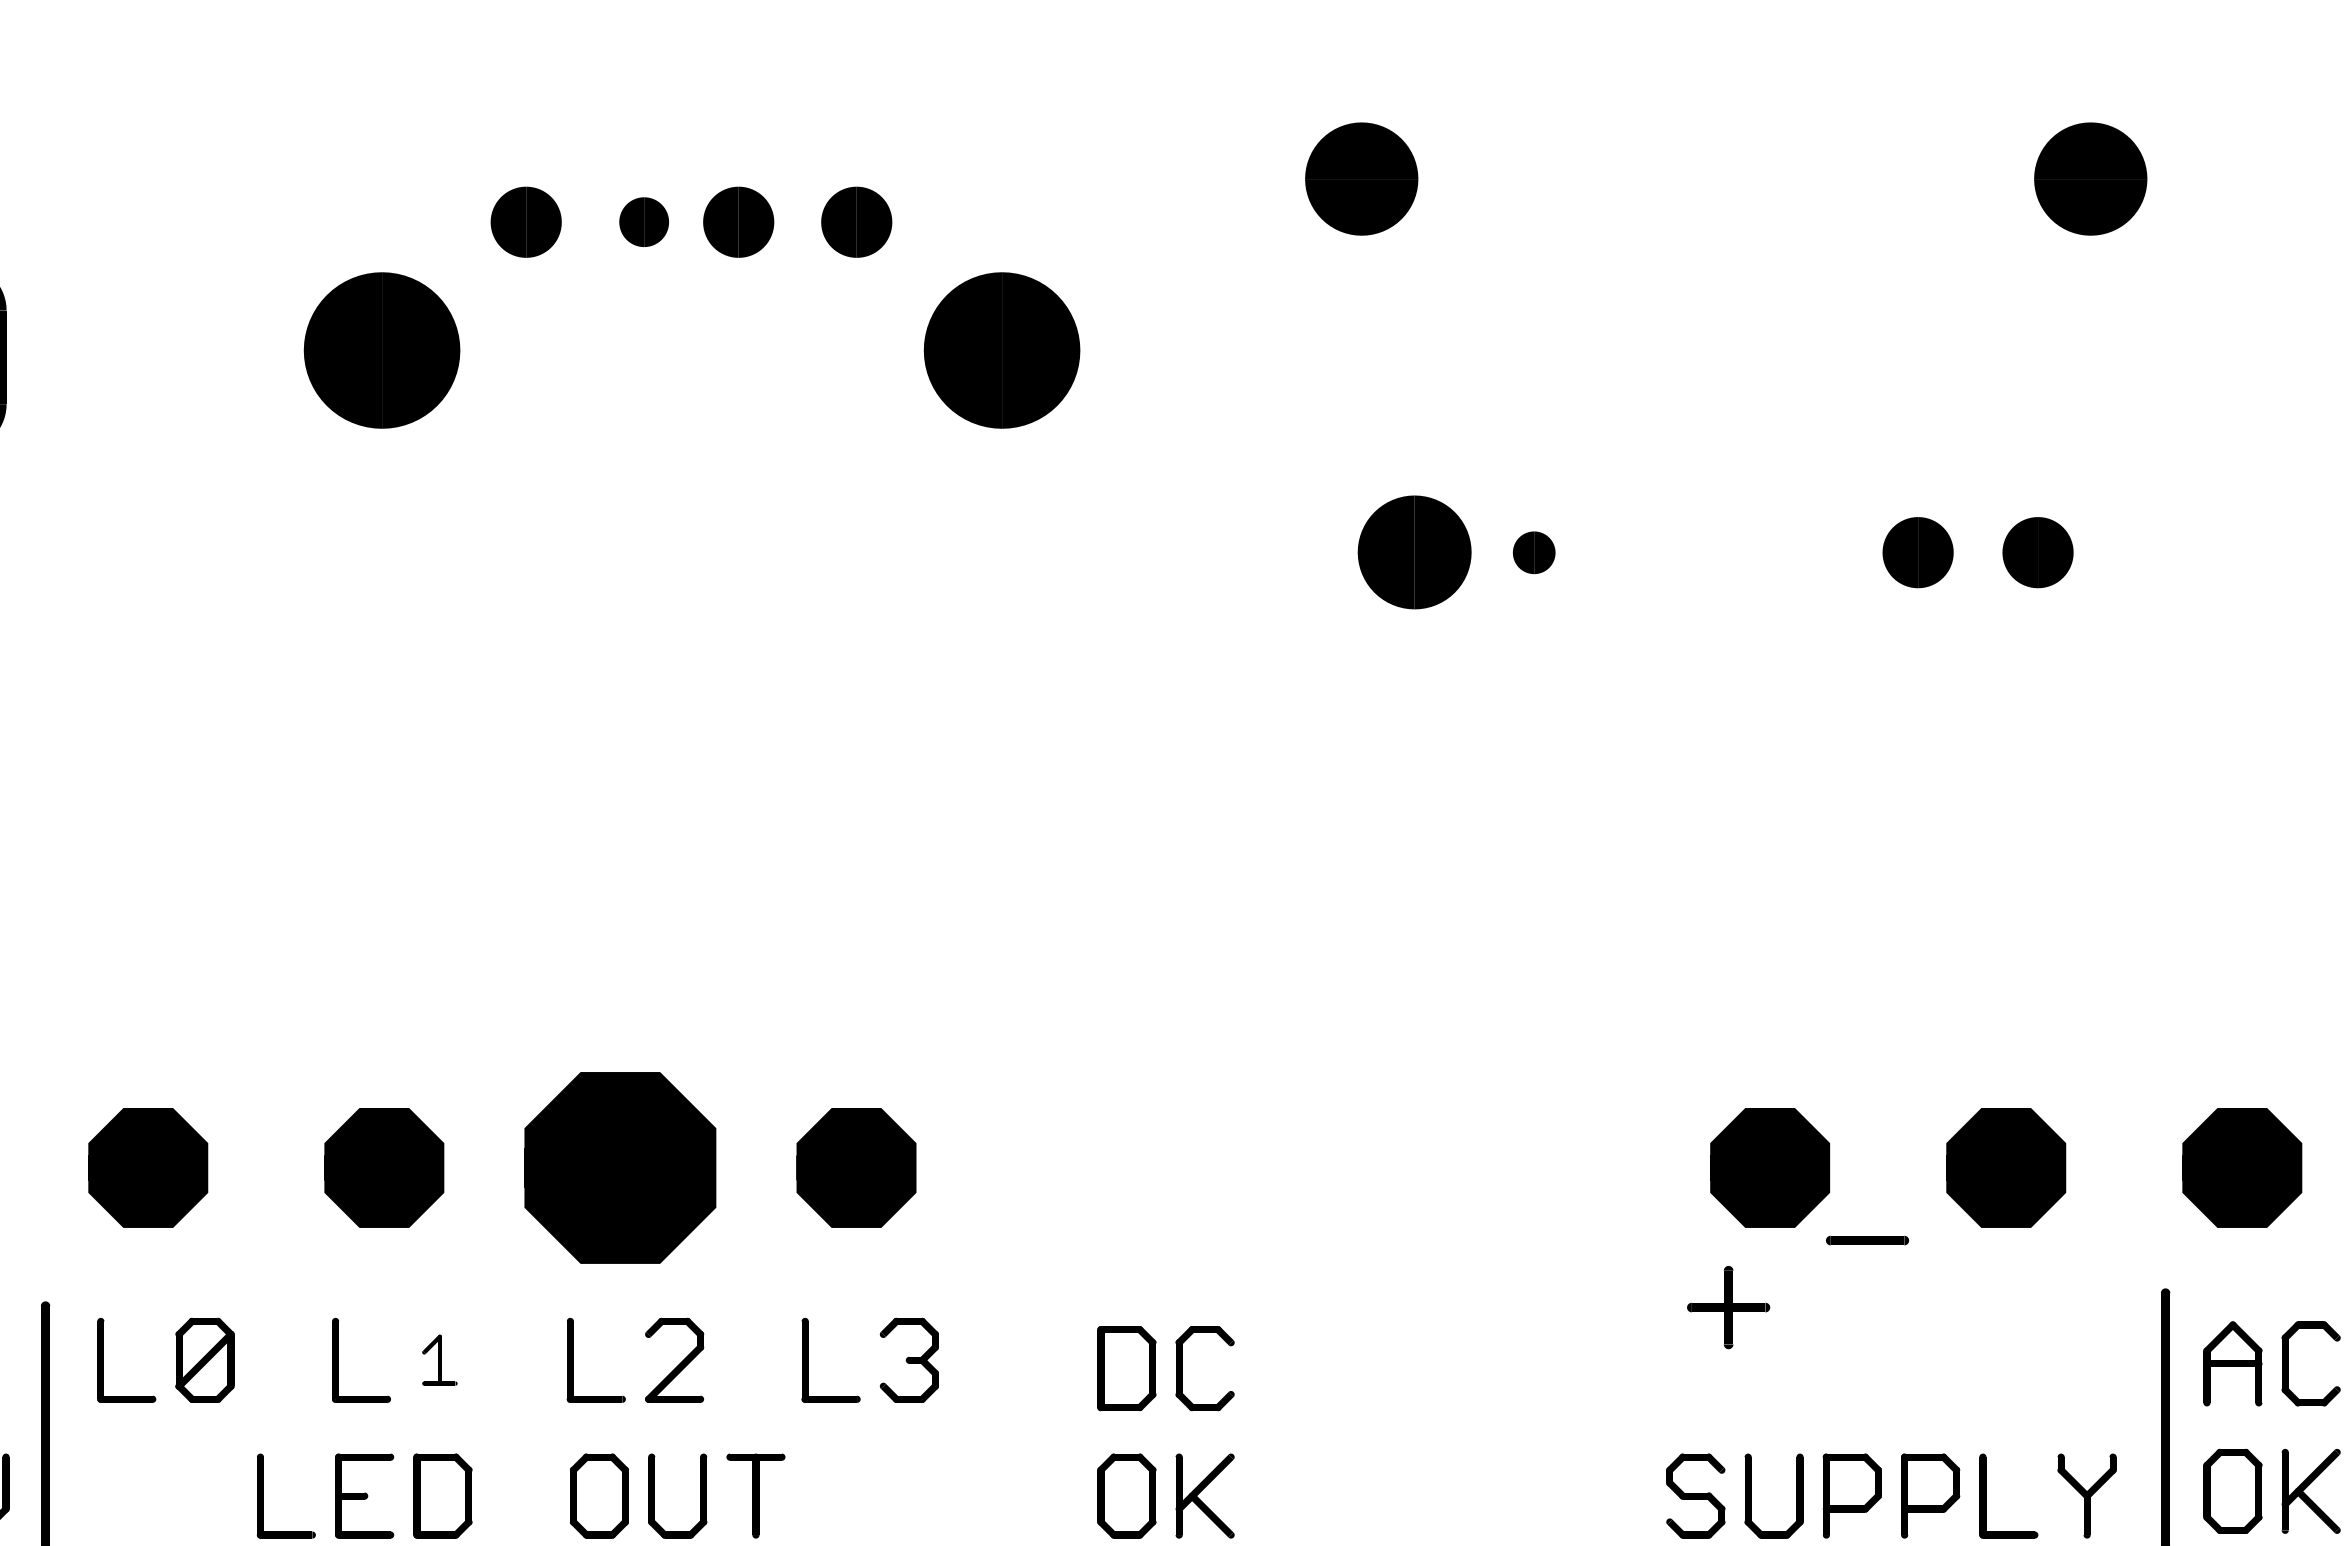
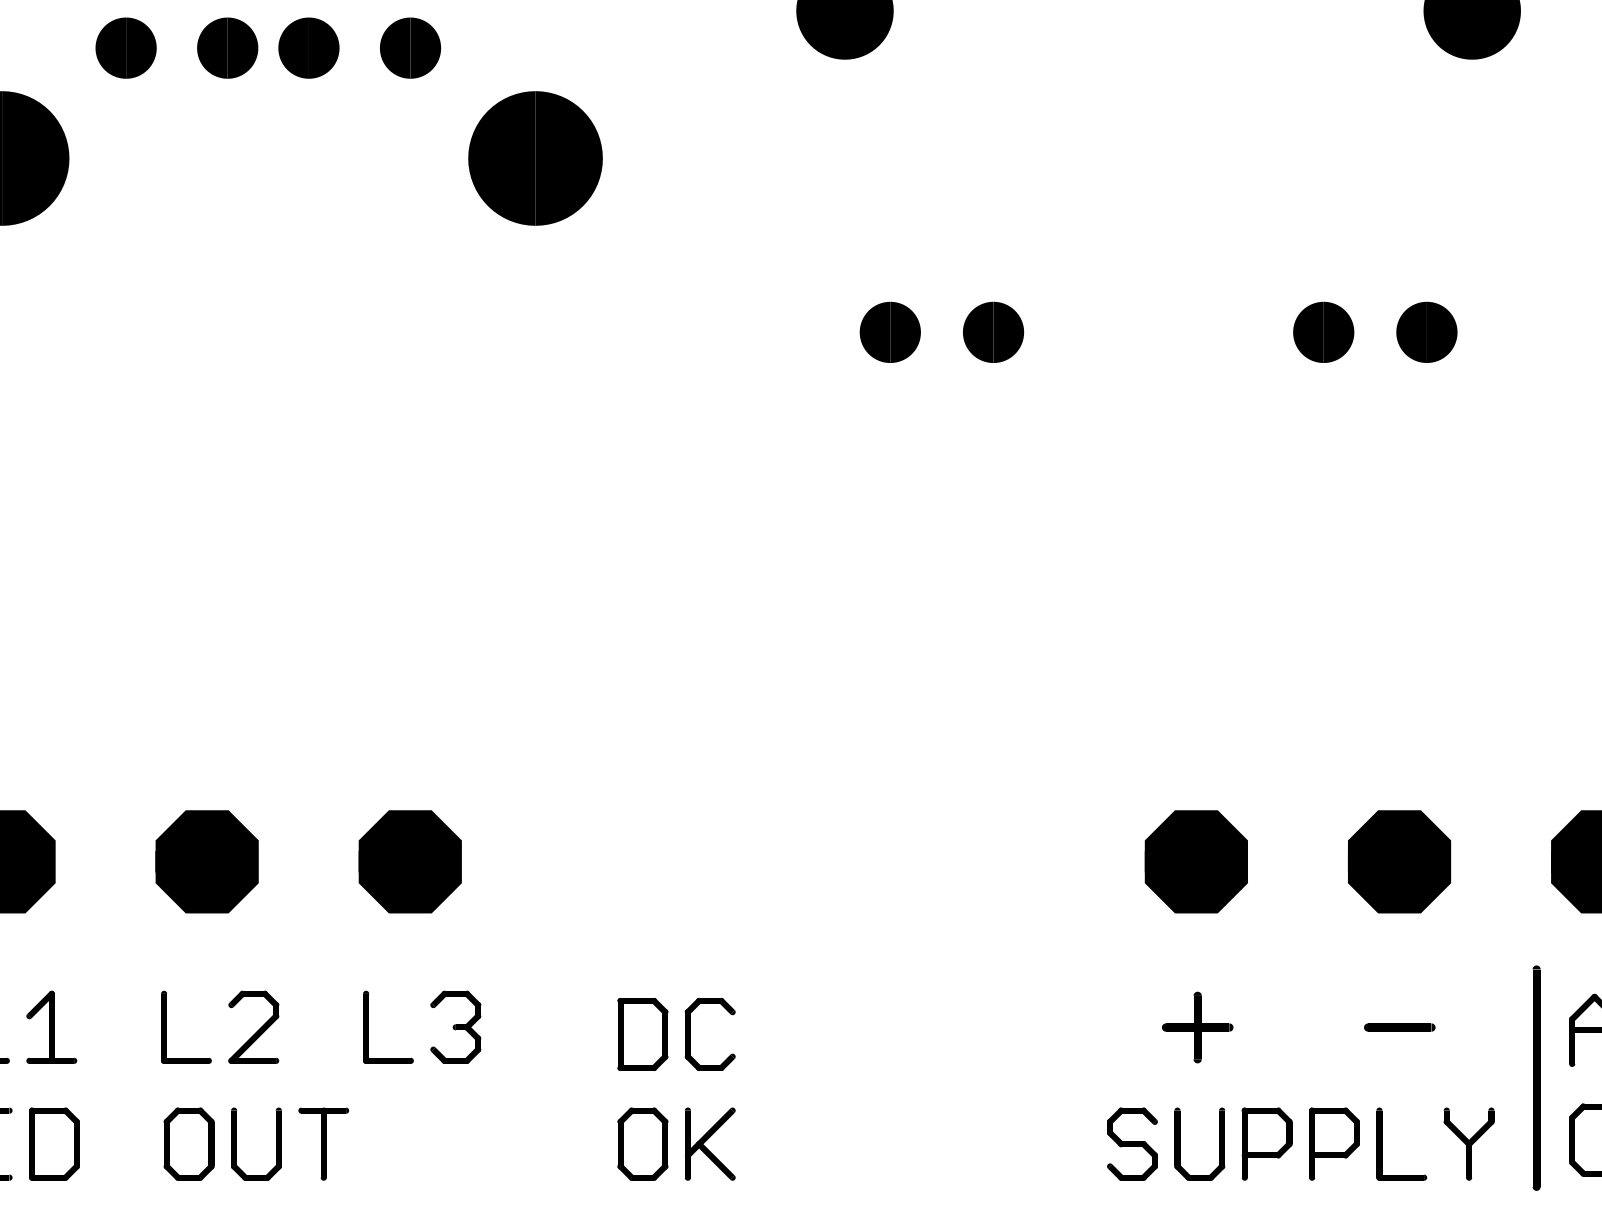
part: (643, 221) -> (227, 47), size x1.43
part: (1413, 552) -> (889, 332), size x0.62
part: (1533, 552) -> (992, 332), size x1.67
part: (620, 1167) -> (207, 861), size x0.62
part: (1867, 1240) -> (1399, 1027), moved
part: (1728, 1307) -> (1197, 1027), moved
part: (439, 1359) -> (51, 1026), size x1.67

